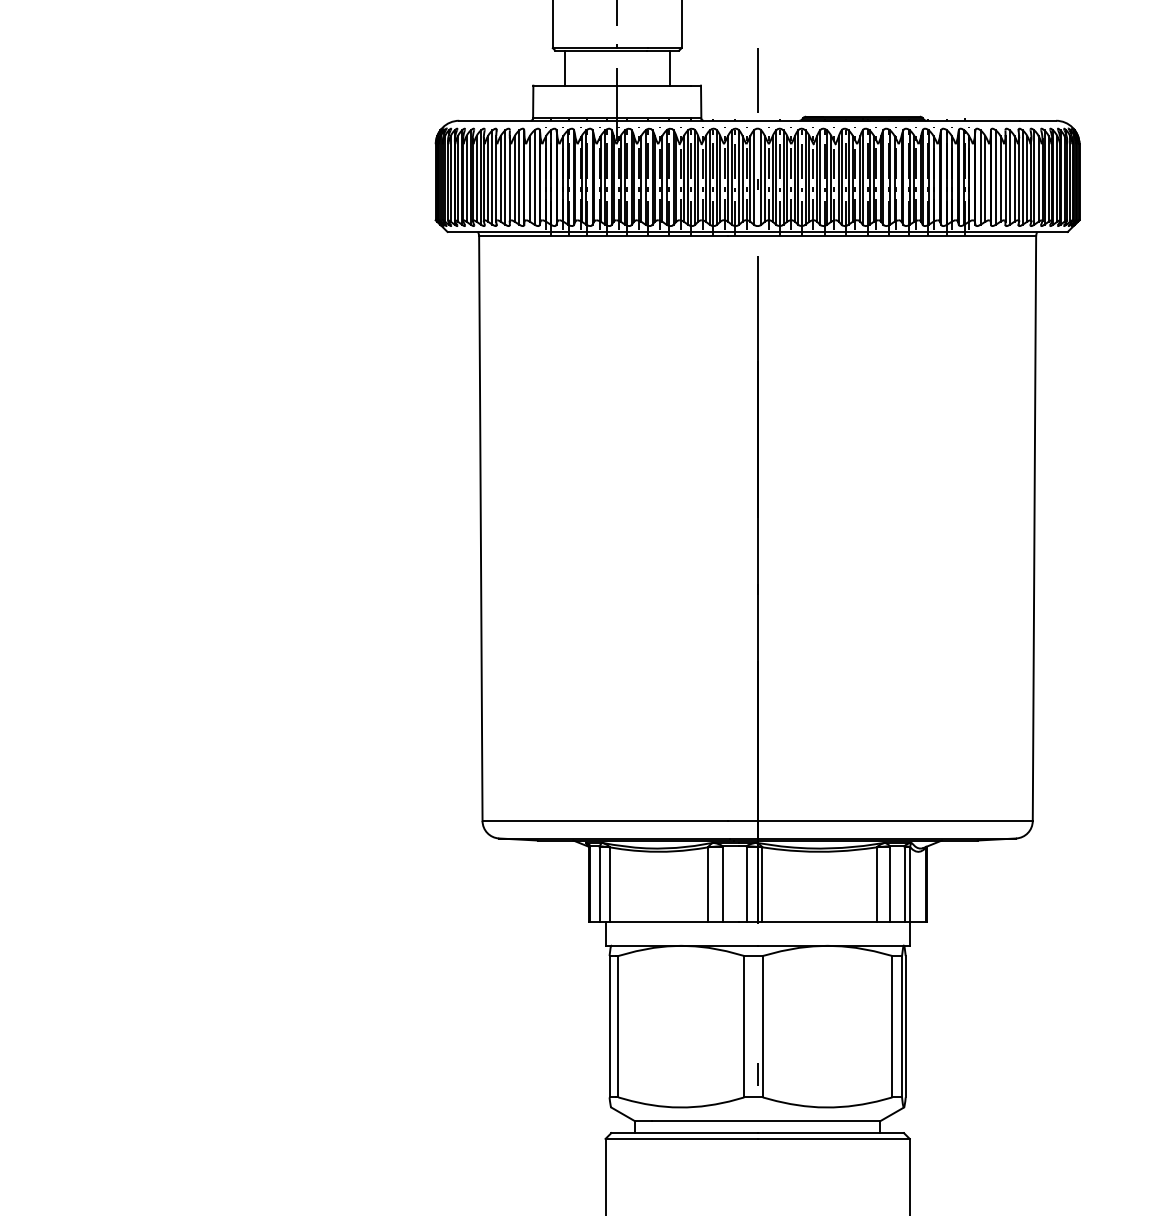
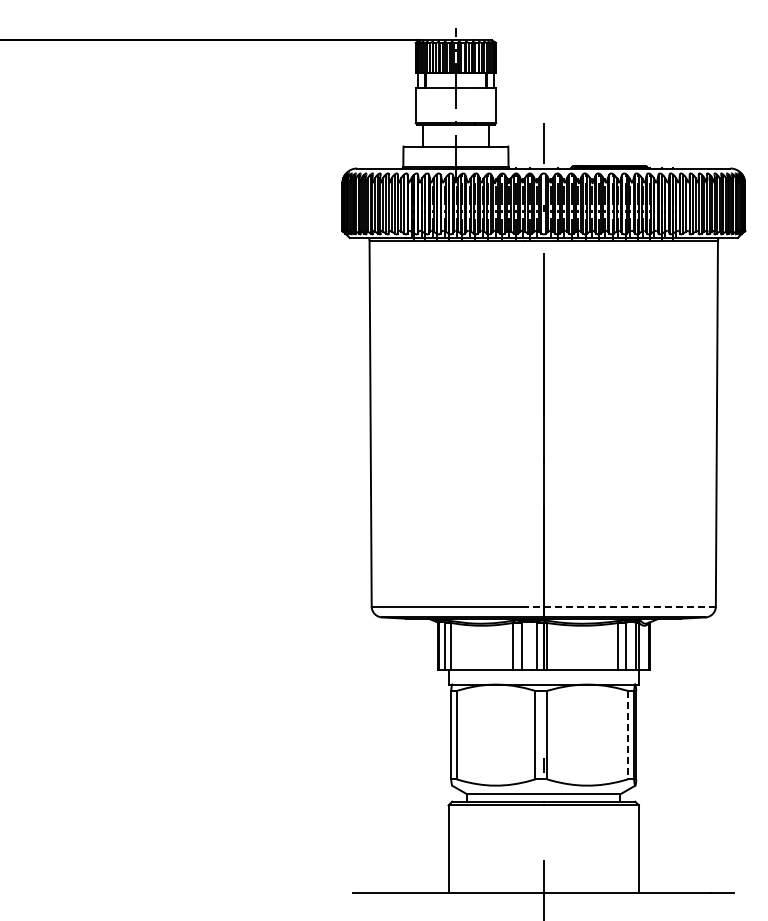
line: (880, 821) -> (620, 606), solid -> dashed
line: (893, 1027) -> (628, 735), solid -> dashed

